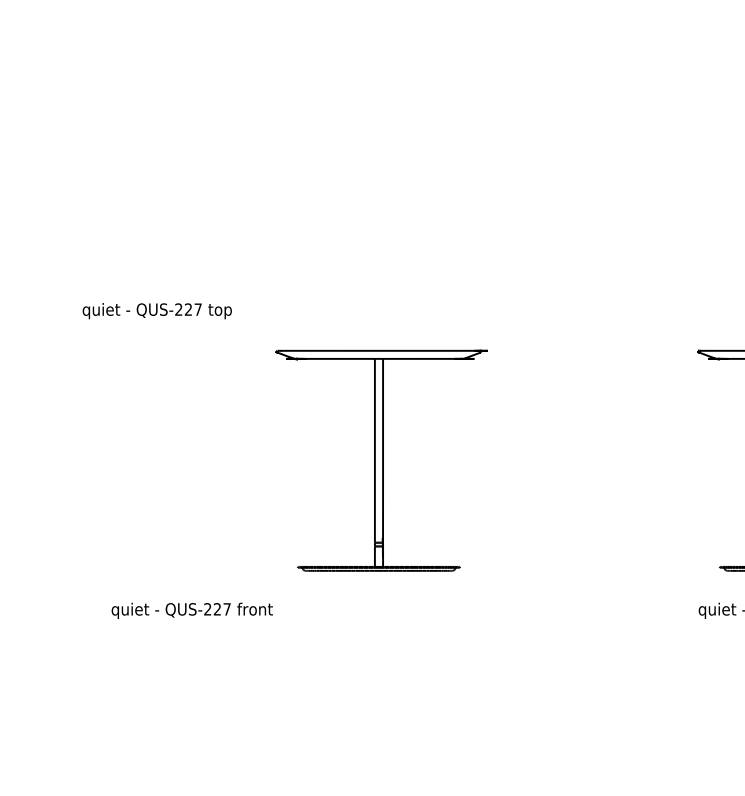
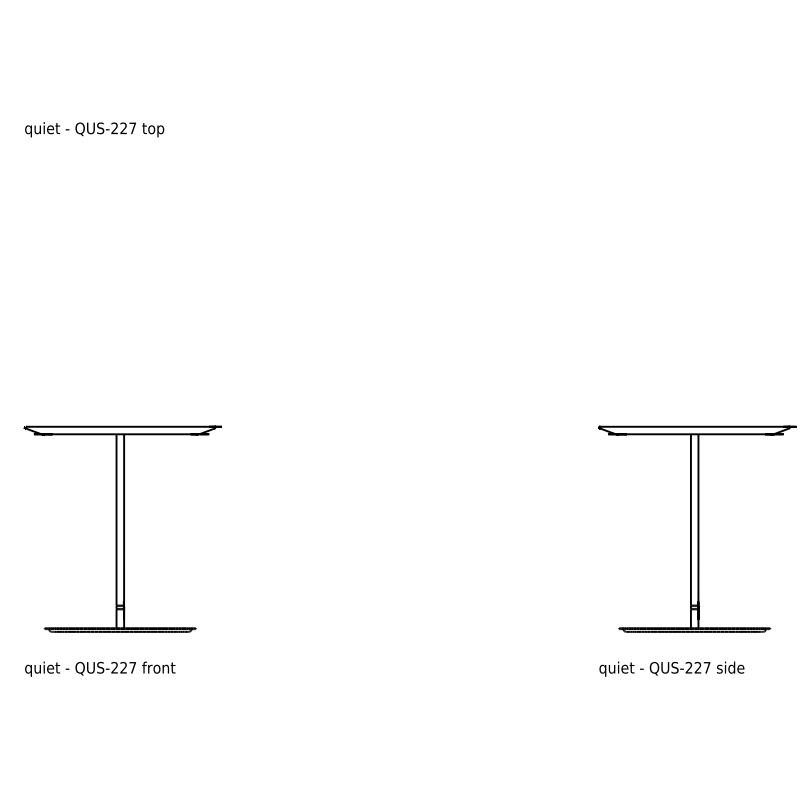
text: (157, 310) -> (94, 129), moved
part: (381, 459) -> (122, 528), moved
text: (192, 610) -> (100, 668), moved

